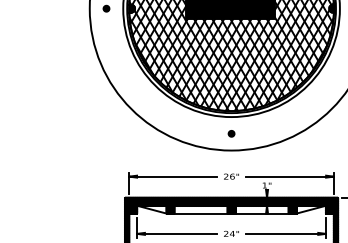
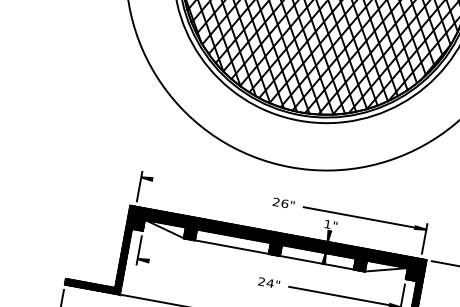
part: (231, 133) -> (294, 143), removed
line: (173, 176) -> (203, 188), removed
line: (177, 233) -> (194, 268), removed

